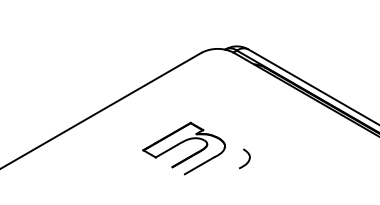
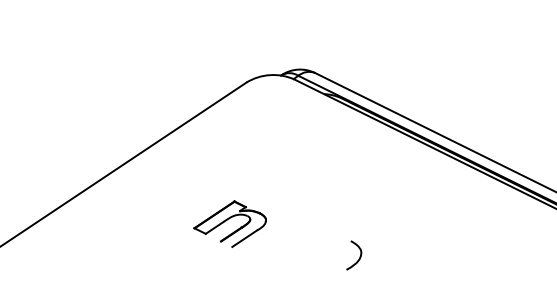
part: (183, 148) -> (229, 224), size x0.6
curve: (248, 158) -> (359, 254), moved

